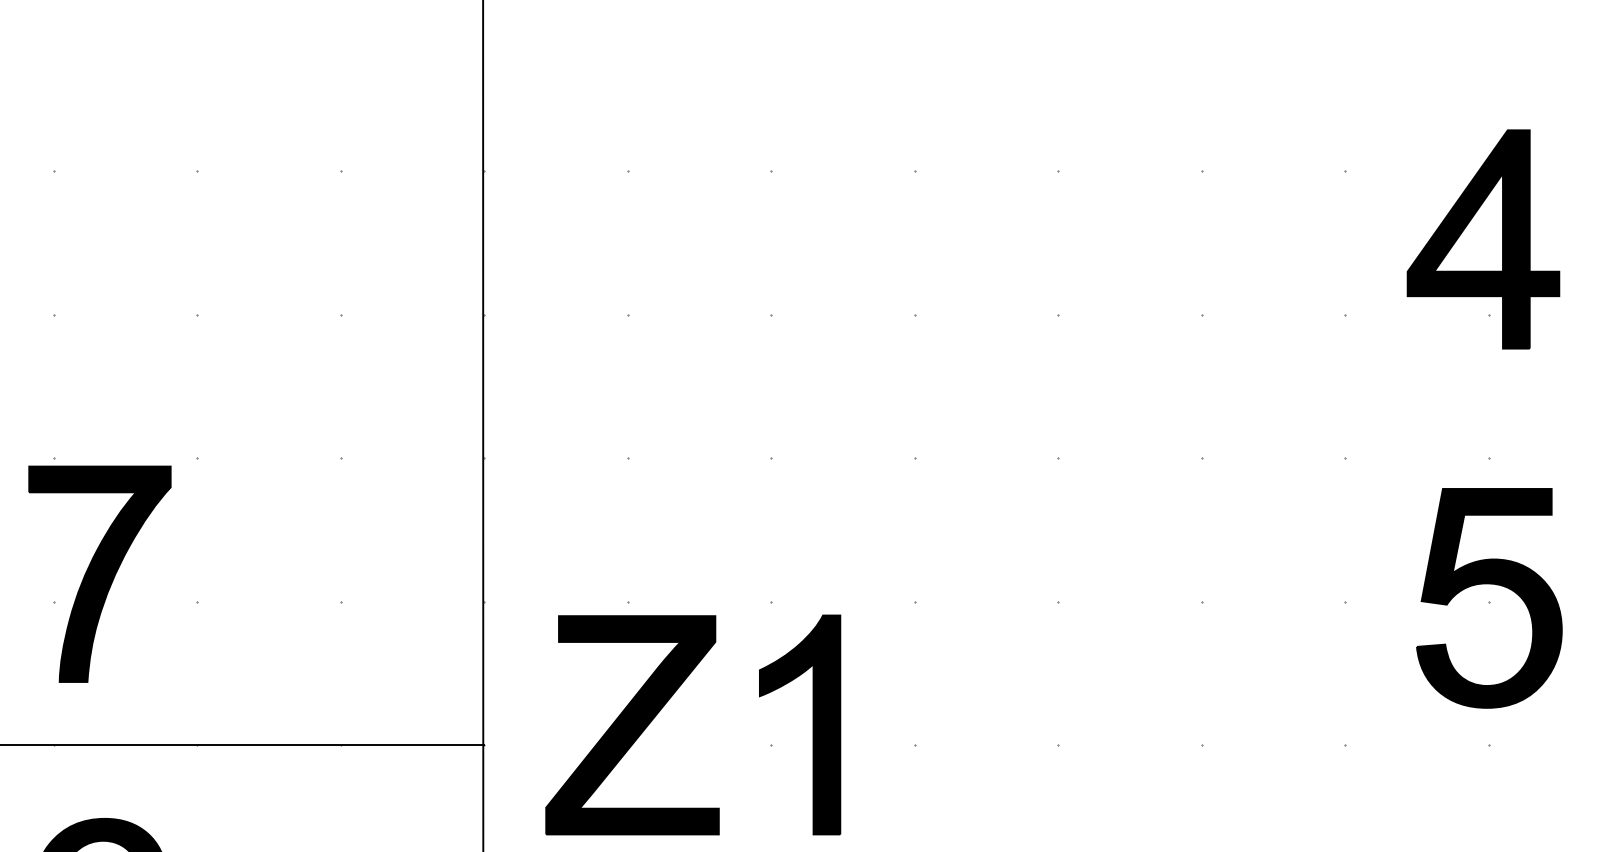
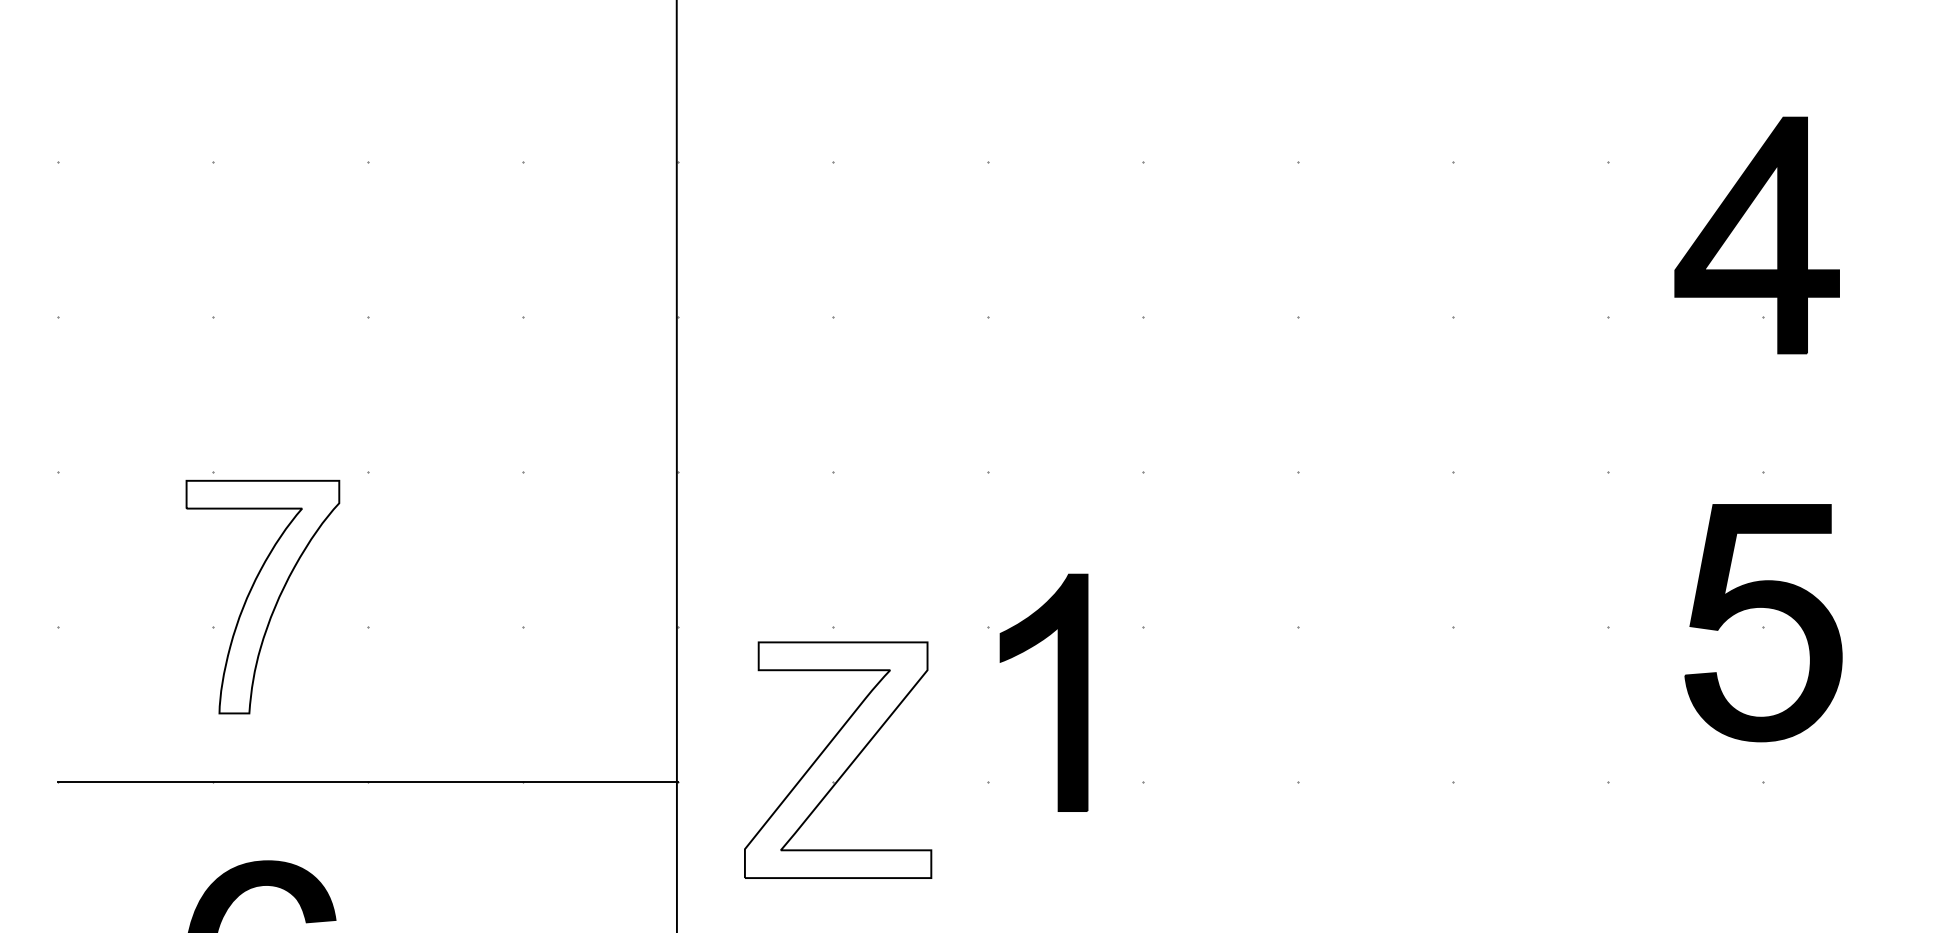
fill: (99, 573) -> (262, 596), removed
part: (812, 724) -> (1057, 692), moved
fill: (631, 725) -> (837, 760), removed

